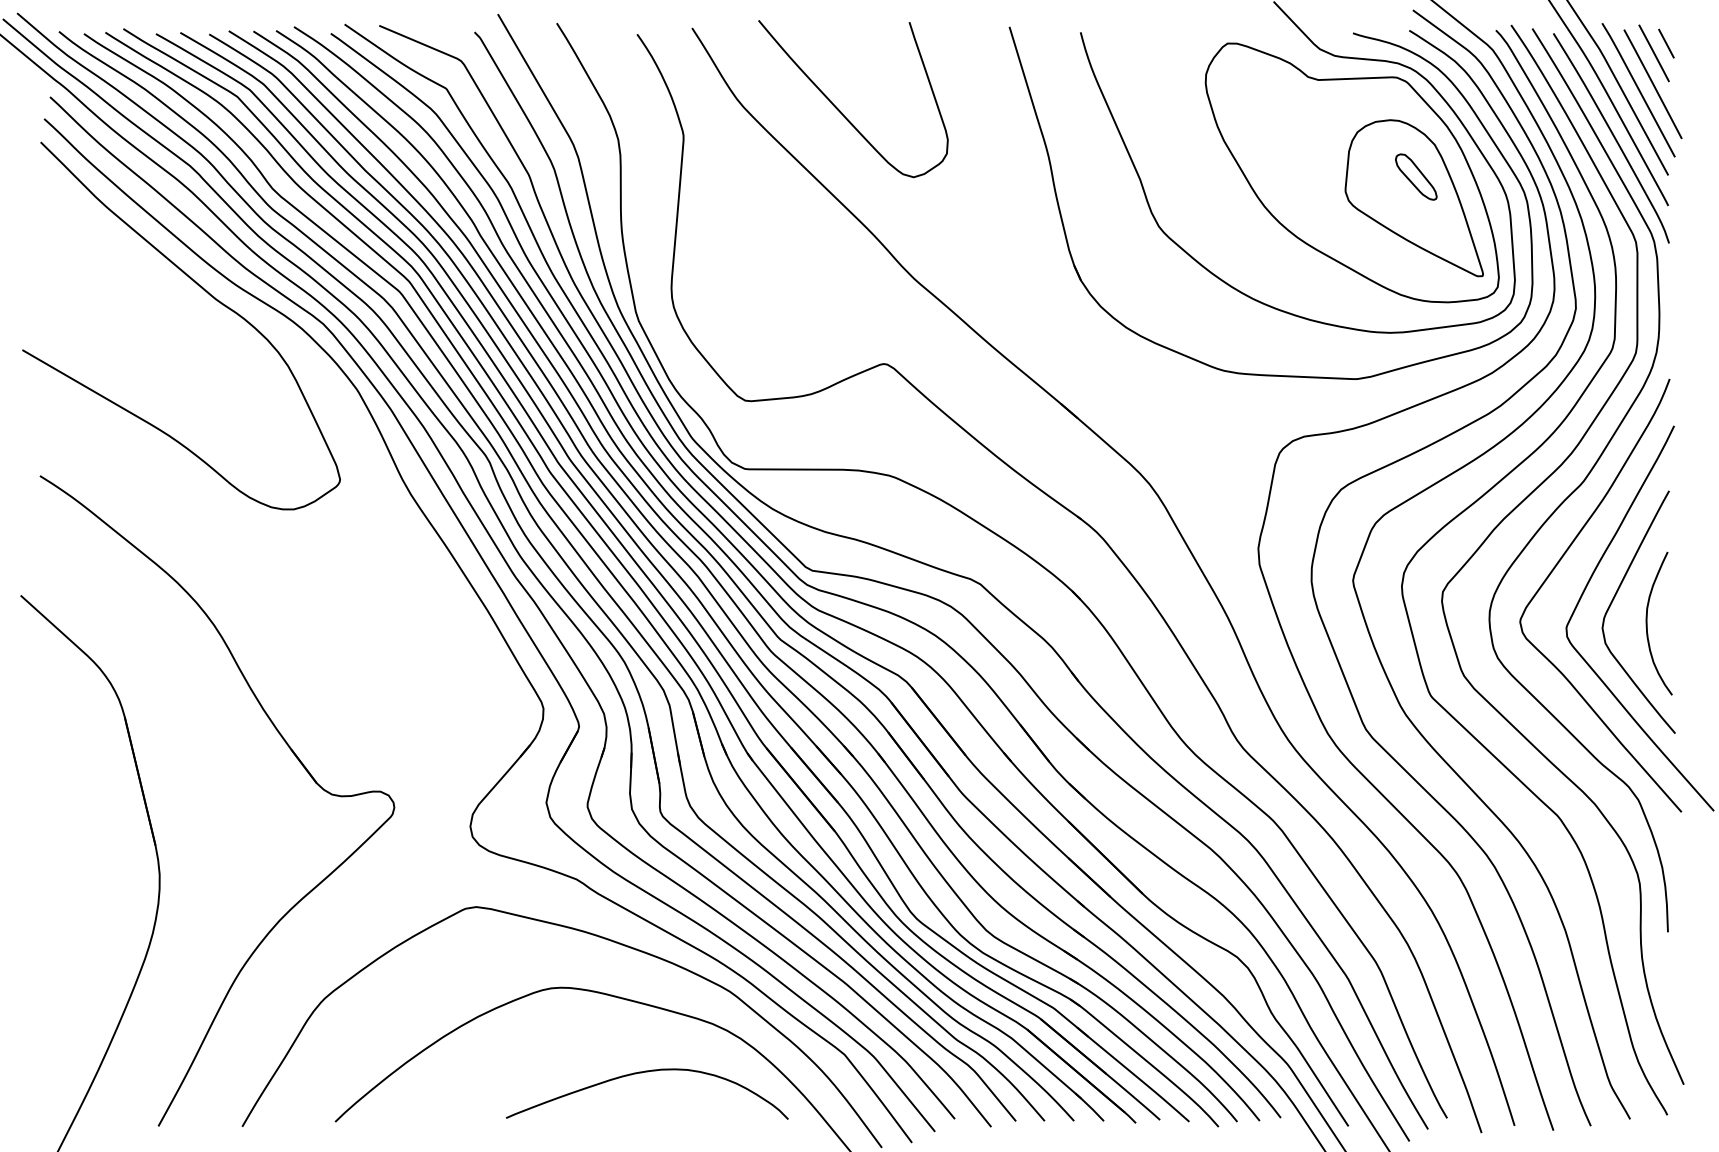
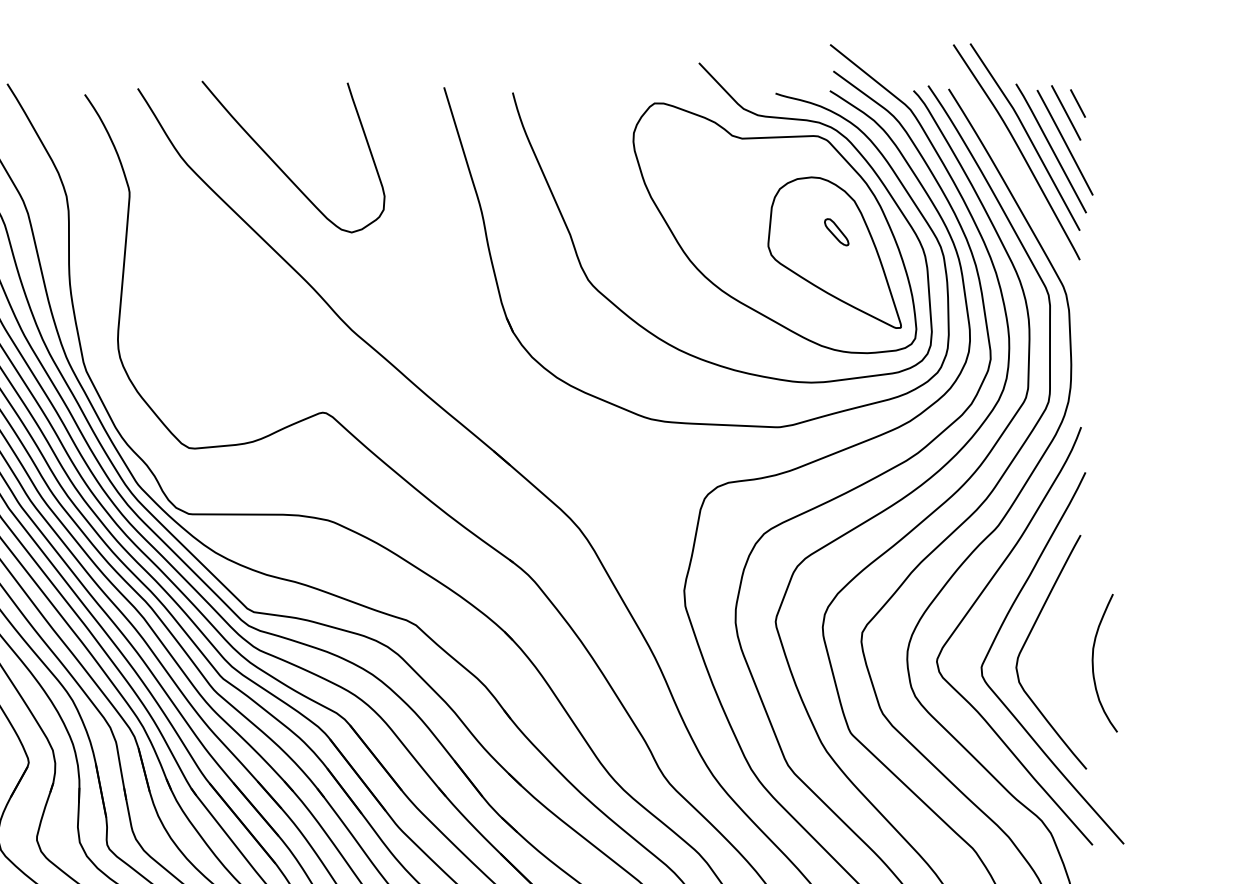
curve: (1613, 137) -> (1026, 194), removed
part: (1416, 176) -> (836, 231), size x0.6
curve: (1647, 623) -> (1093, 663), moved

